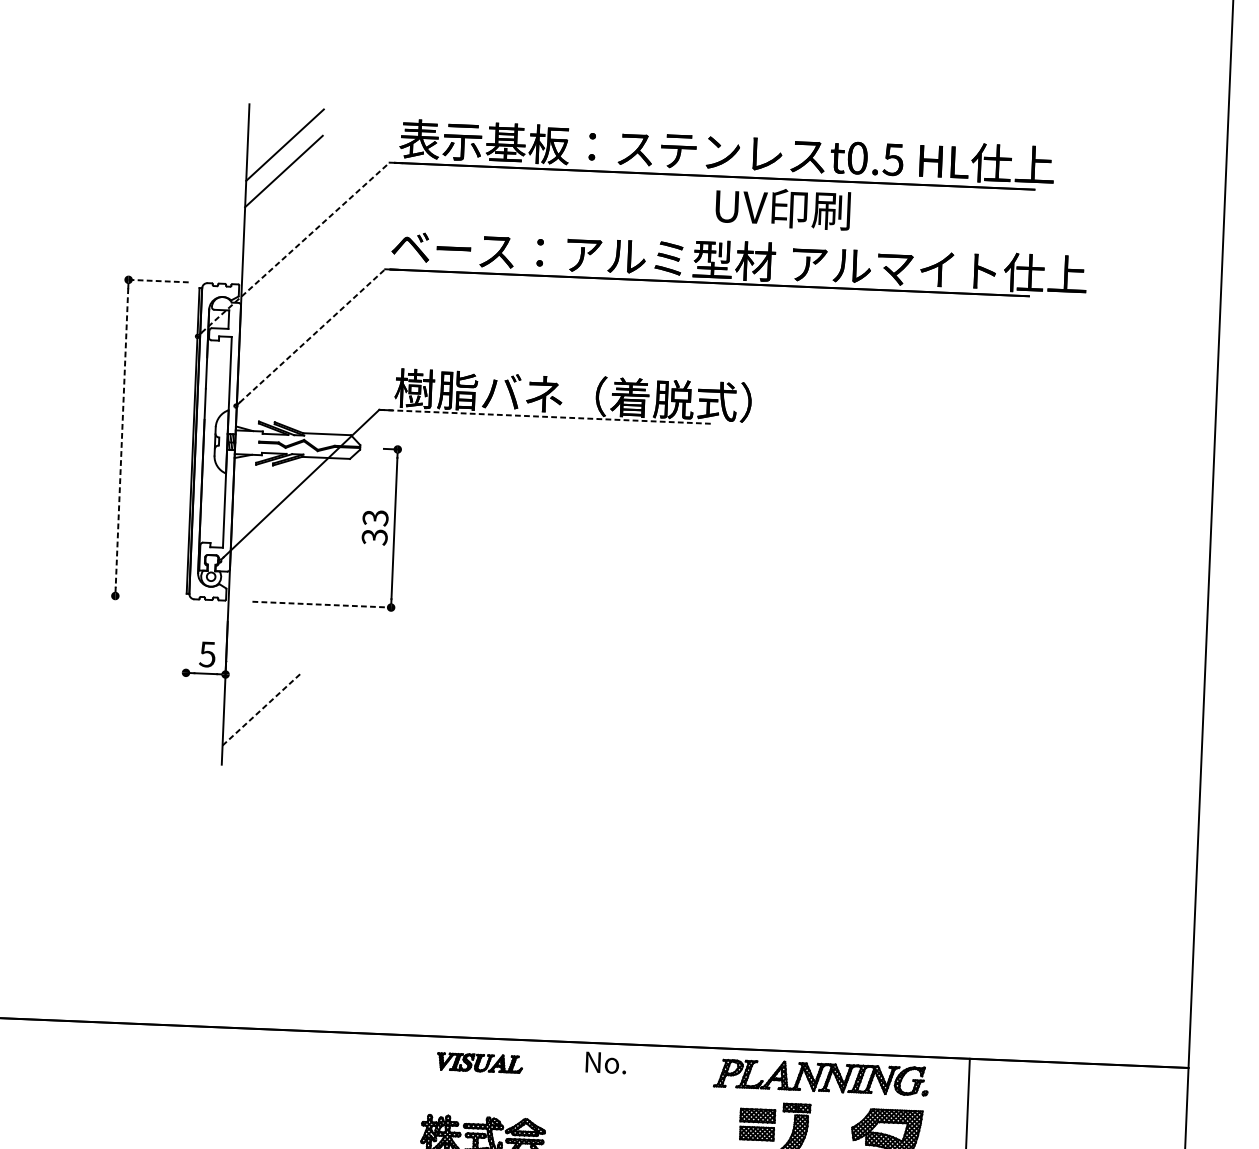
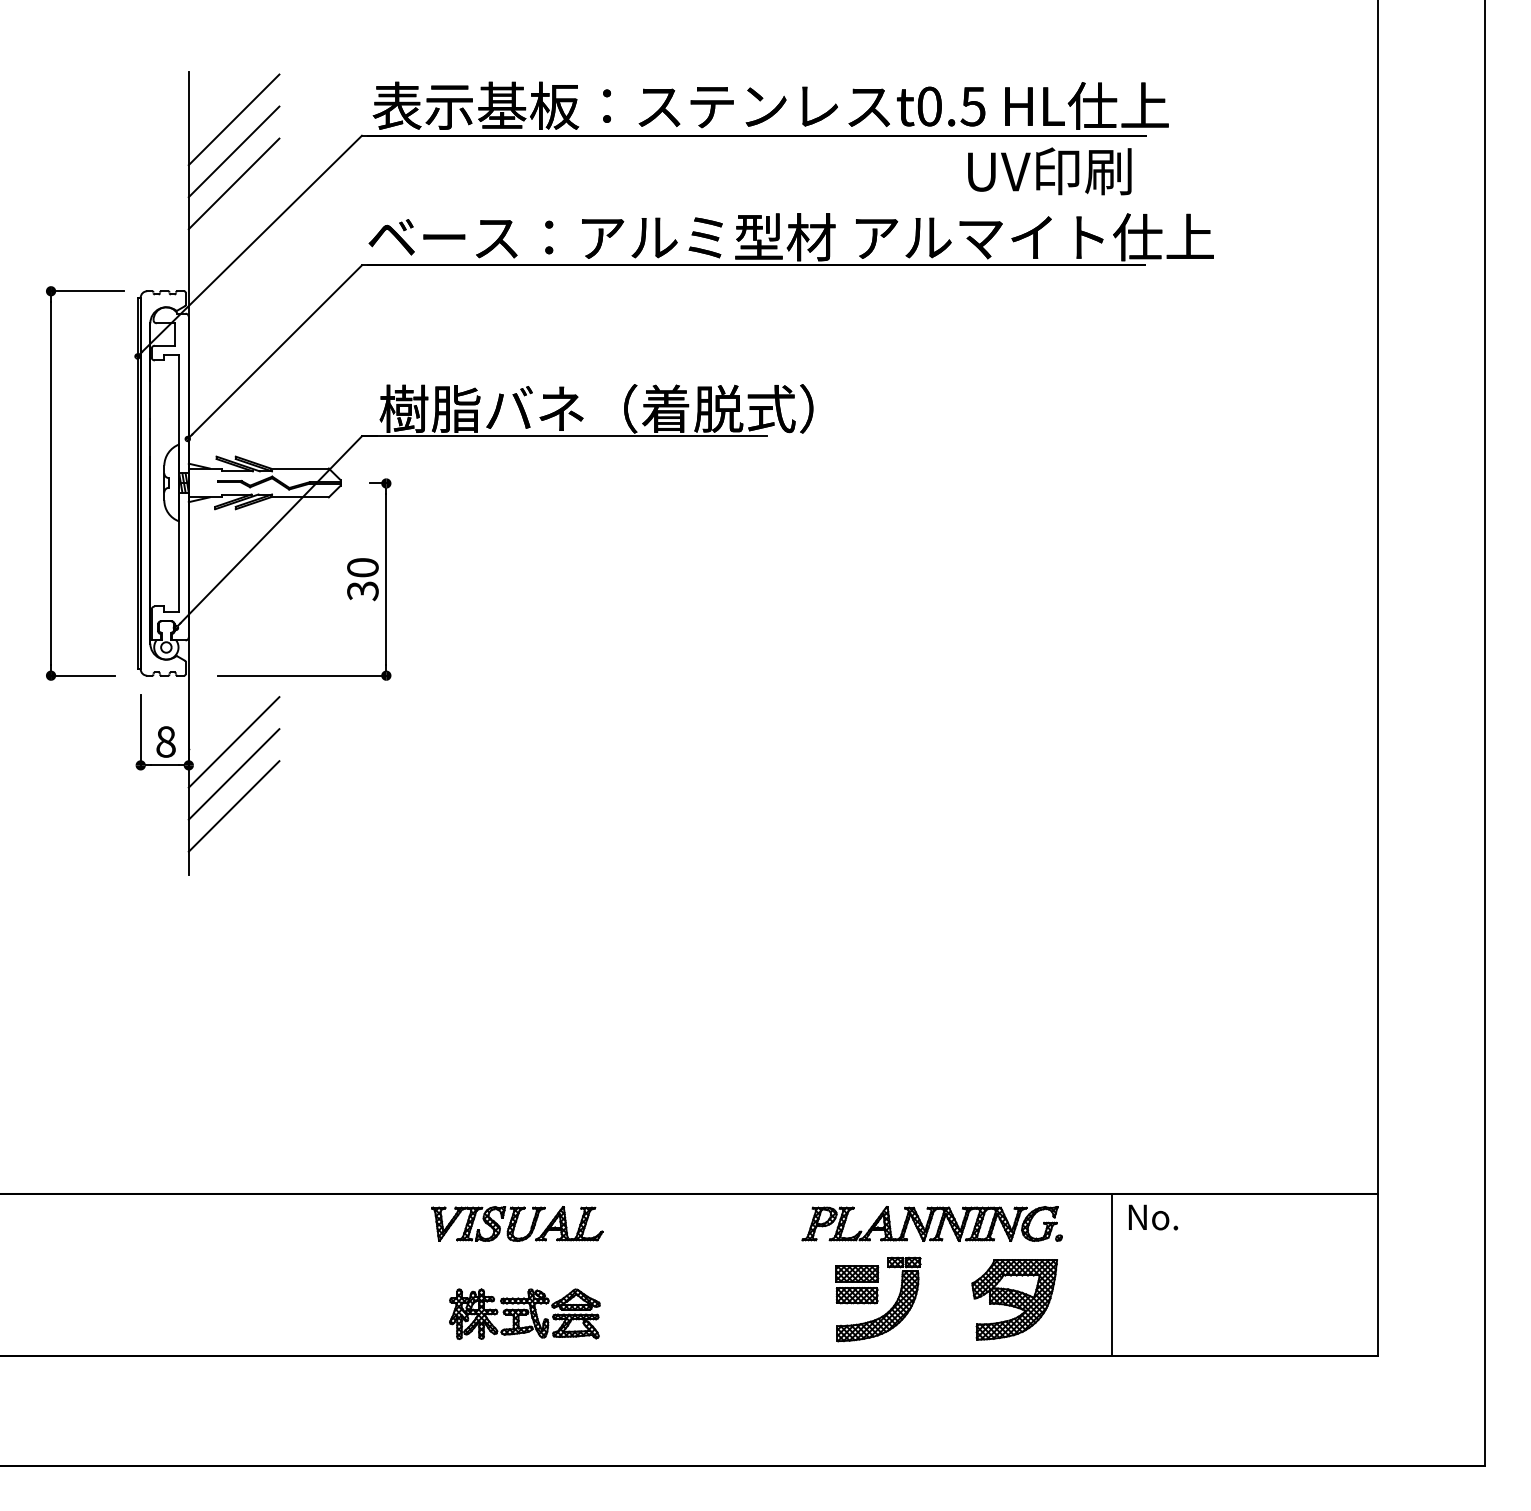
line: (282, 197) -> (233, 183), added
text: (782, 208) -> (1049, 171), moved
line: (295, 247) -> (252, 243), dashed -> solid
line: (158, 281) -> (87, 291), dashed -> solid
line: (312, 335) -> (277, 349), dashed -> solid
line: (545, 416) -> (564, 436), dashed -> solid
line: (122, 437) -> (51, 483), dashed -> solid
text: (375, 517) -> (362, 567), 33 -> 30
line: (142, 596) -> (83, 675), added
line: (322, 604) -> (302, 675), dashed -> solid
line: (187, 643) -> (140, 729), added
text: (207, 654) -> (165, 741), 5 -> 8
line: (263, 657) -> (233, 742), added
line: (262, 683) -> (233, 774), added
line: (261, 709) -> (234, 806), dashed -> solid
part: (480, 1062) -> (517, 1223), size x1.67
text: (606, 1062) -> (1153, 1217), moved

